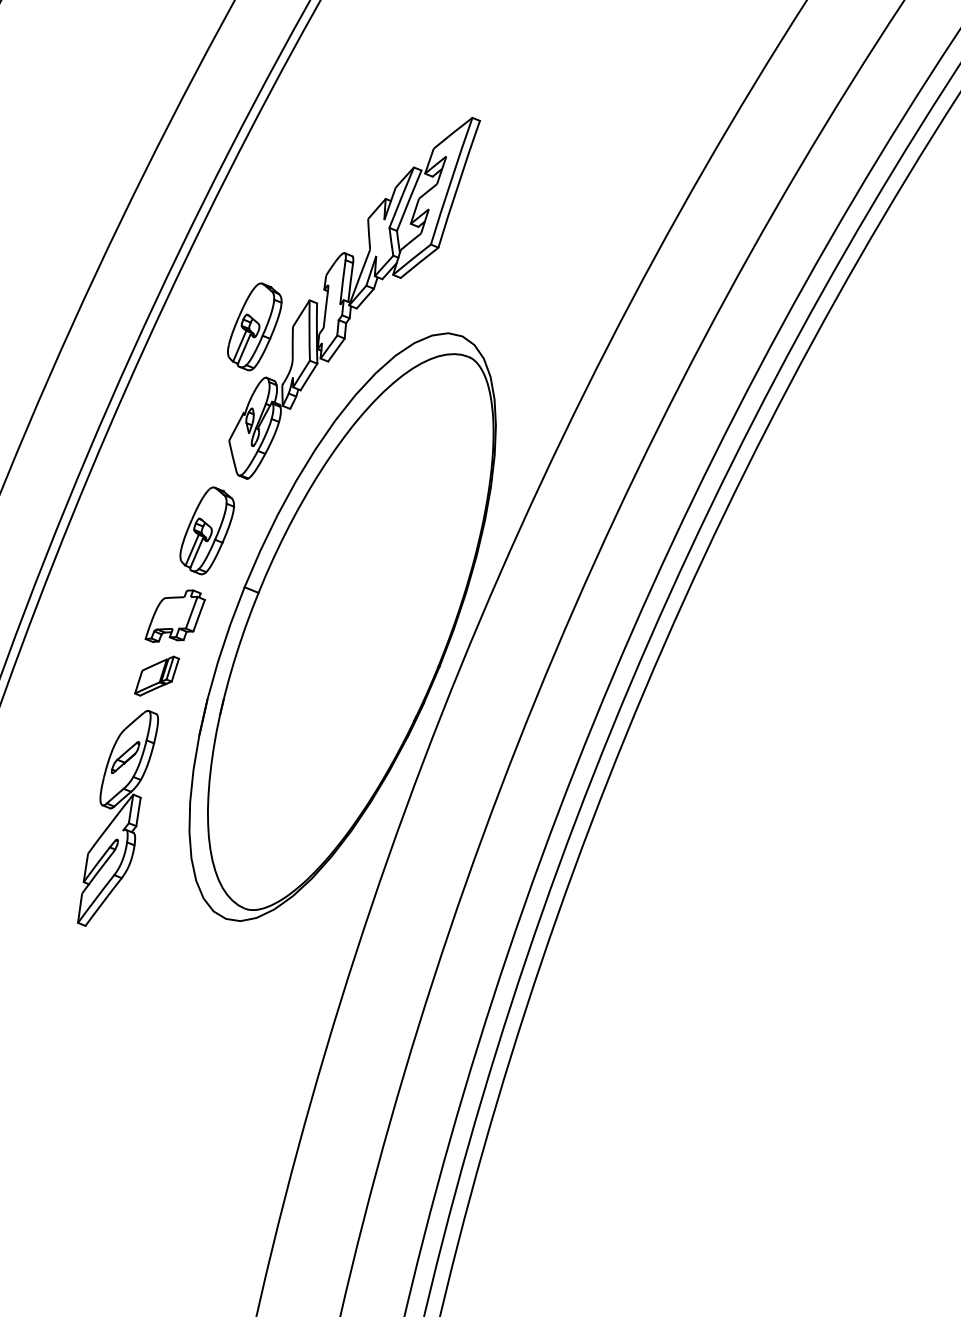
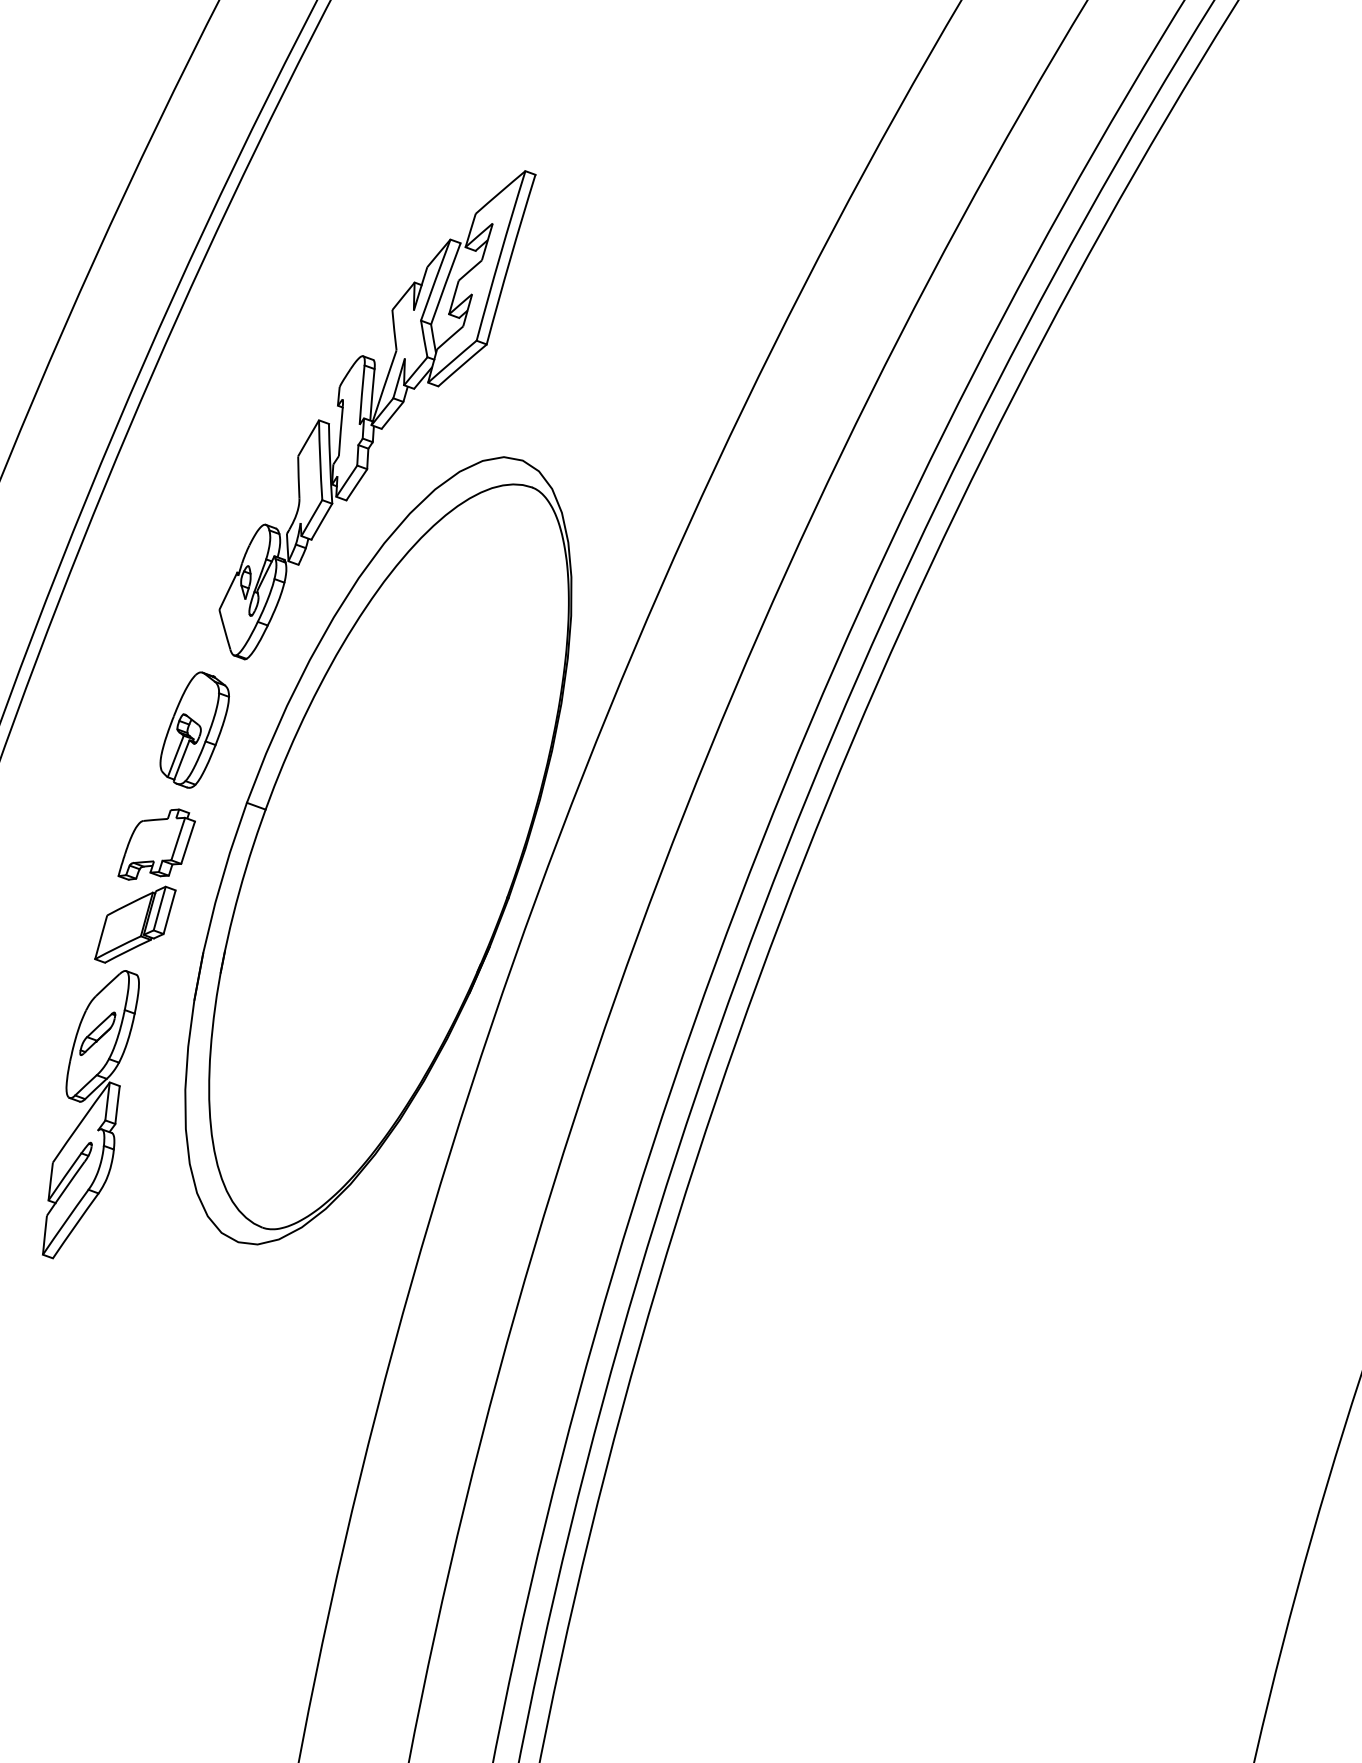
part: (254, 326) -> (247, 457), removed
part: (157, 676) -> (135, 924), size x1.43

